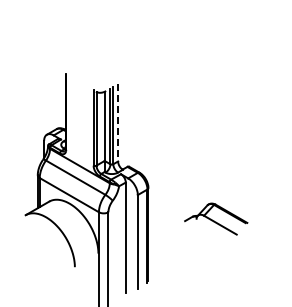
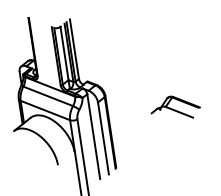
line: (118, 122) -> (74, 48), dashed -> solid
part: (216, 218) -> (175, 107), moved

